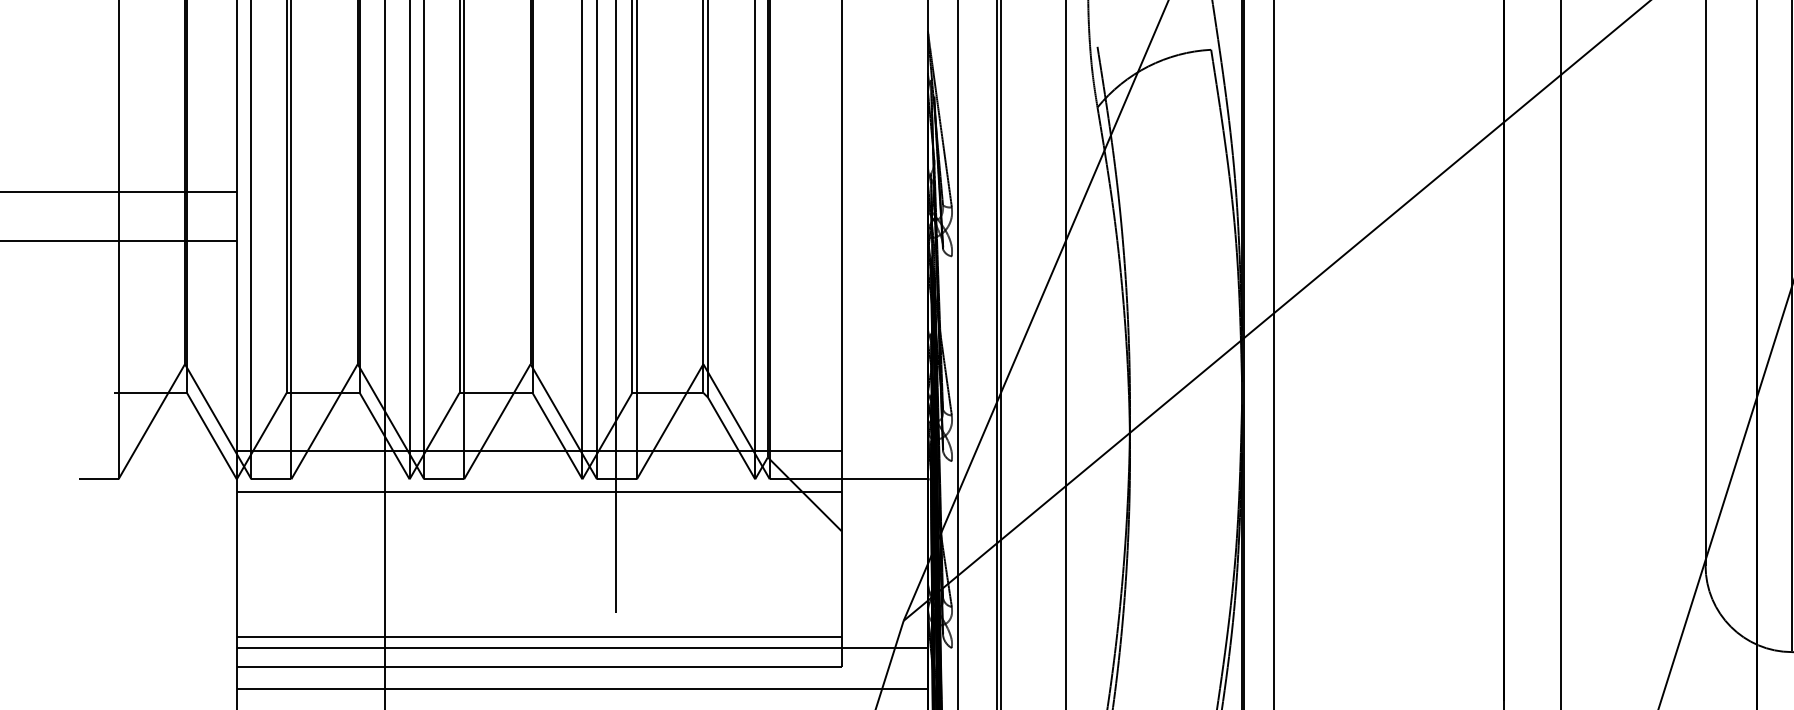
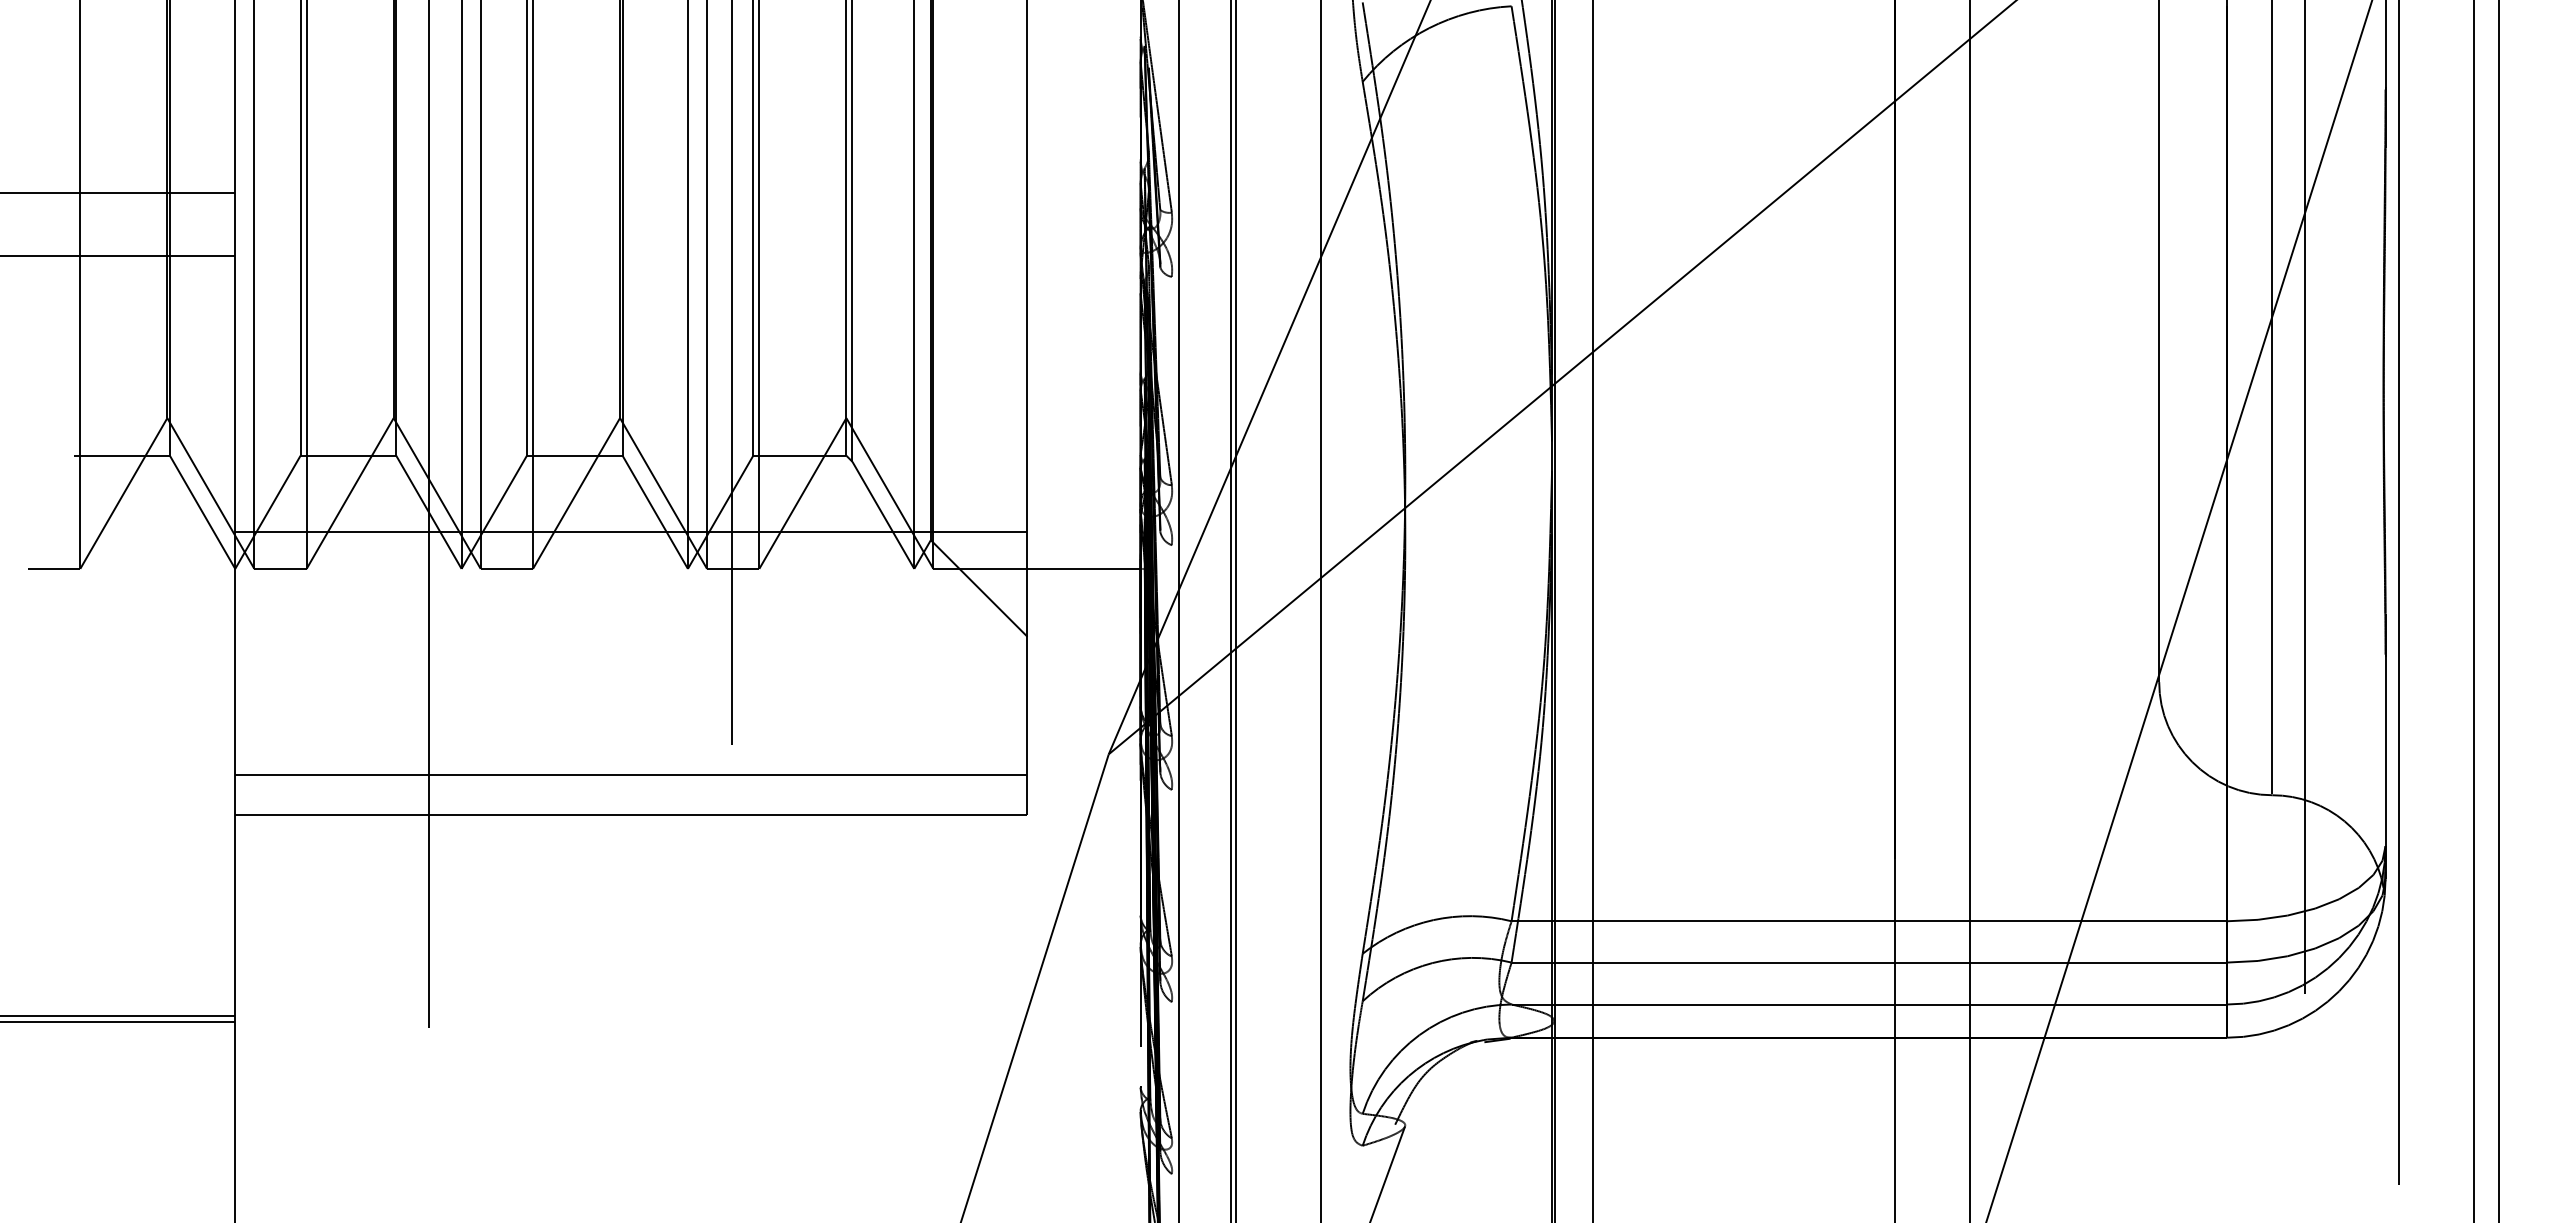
line: (539, 491) -> (631, 585), removed
line: (582, 648) -> (687, 790), removed
line: (582, 689) -> (687, 844), removed

